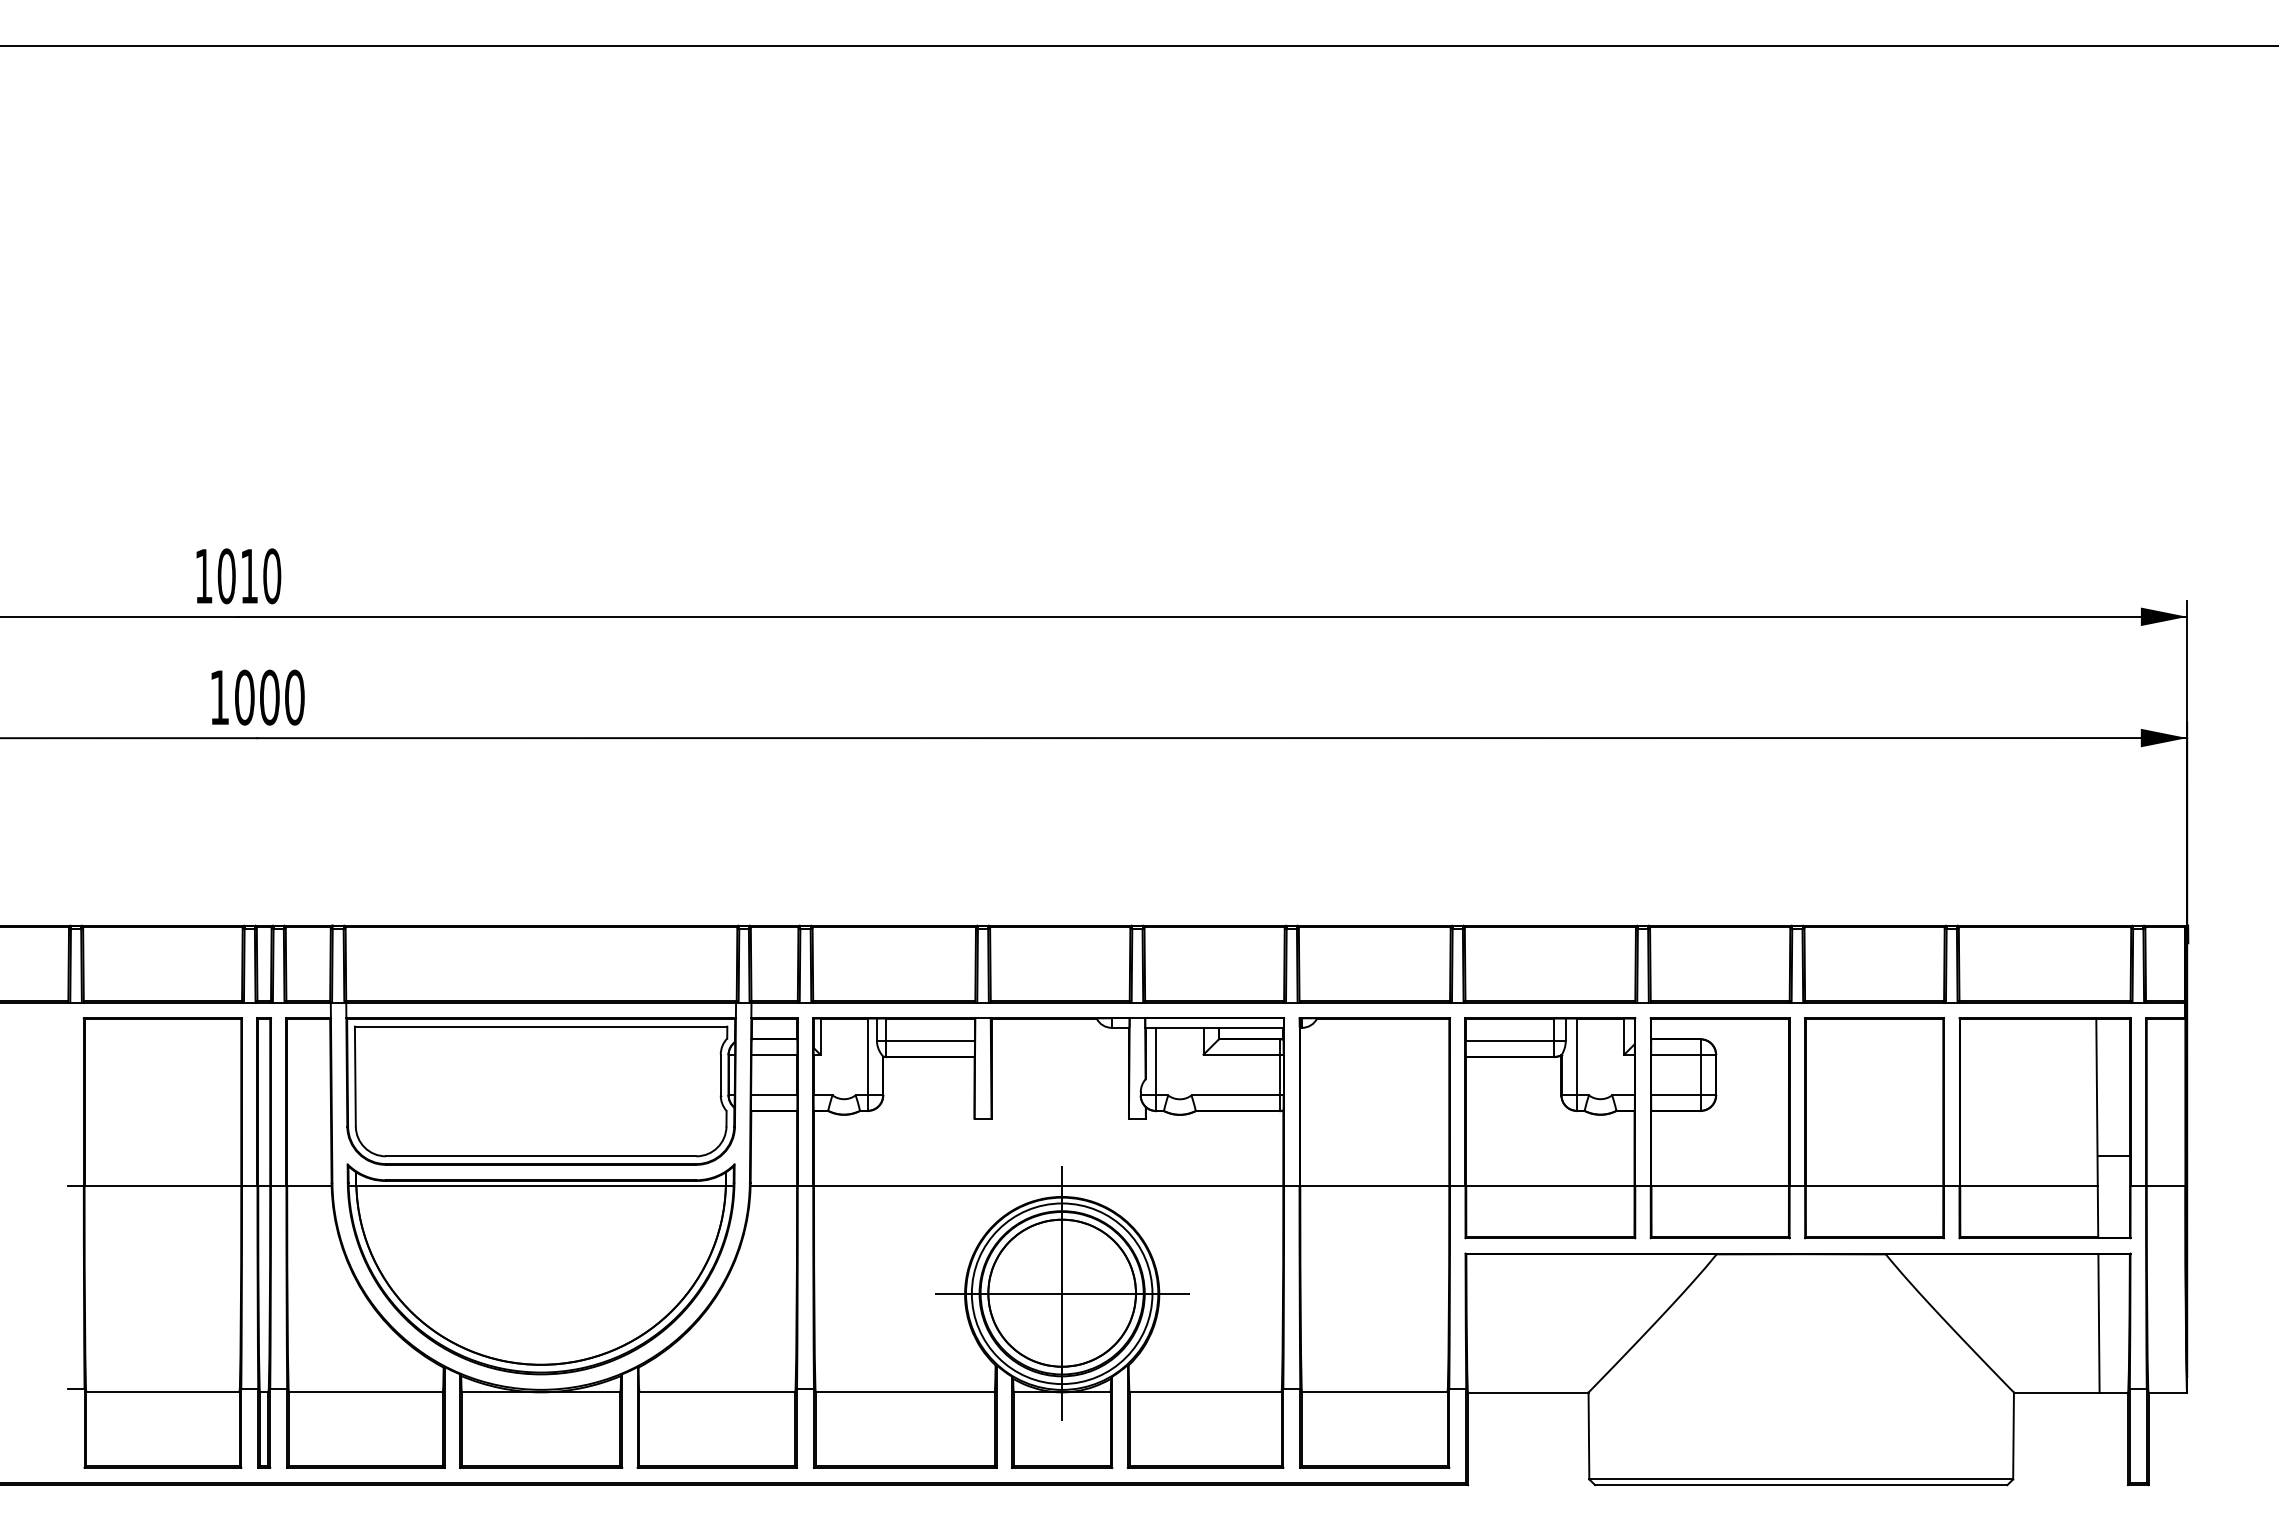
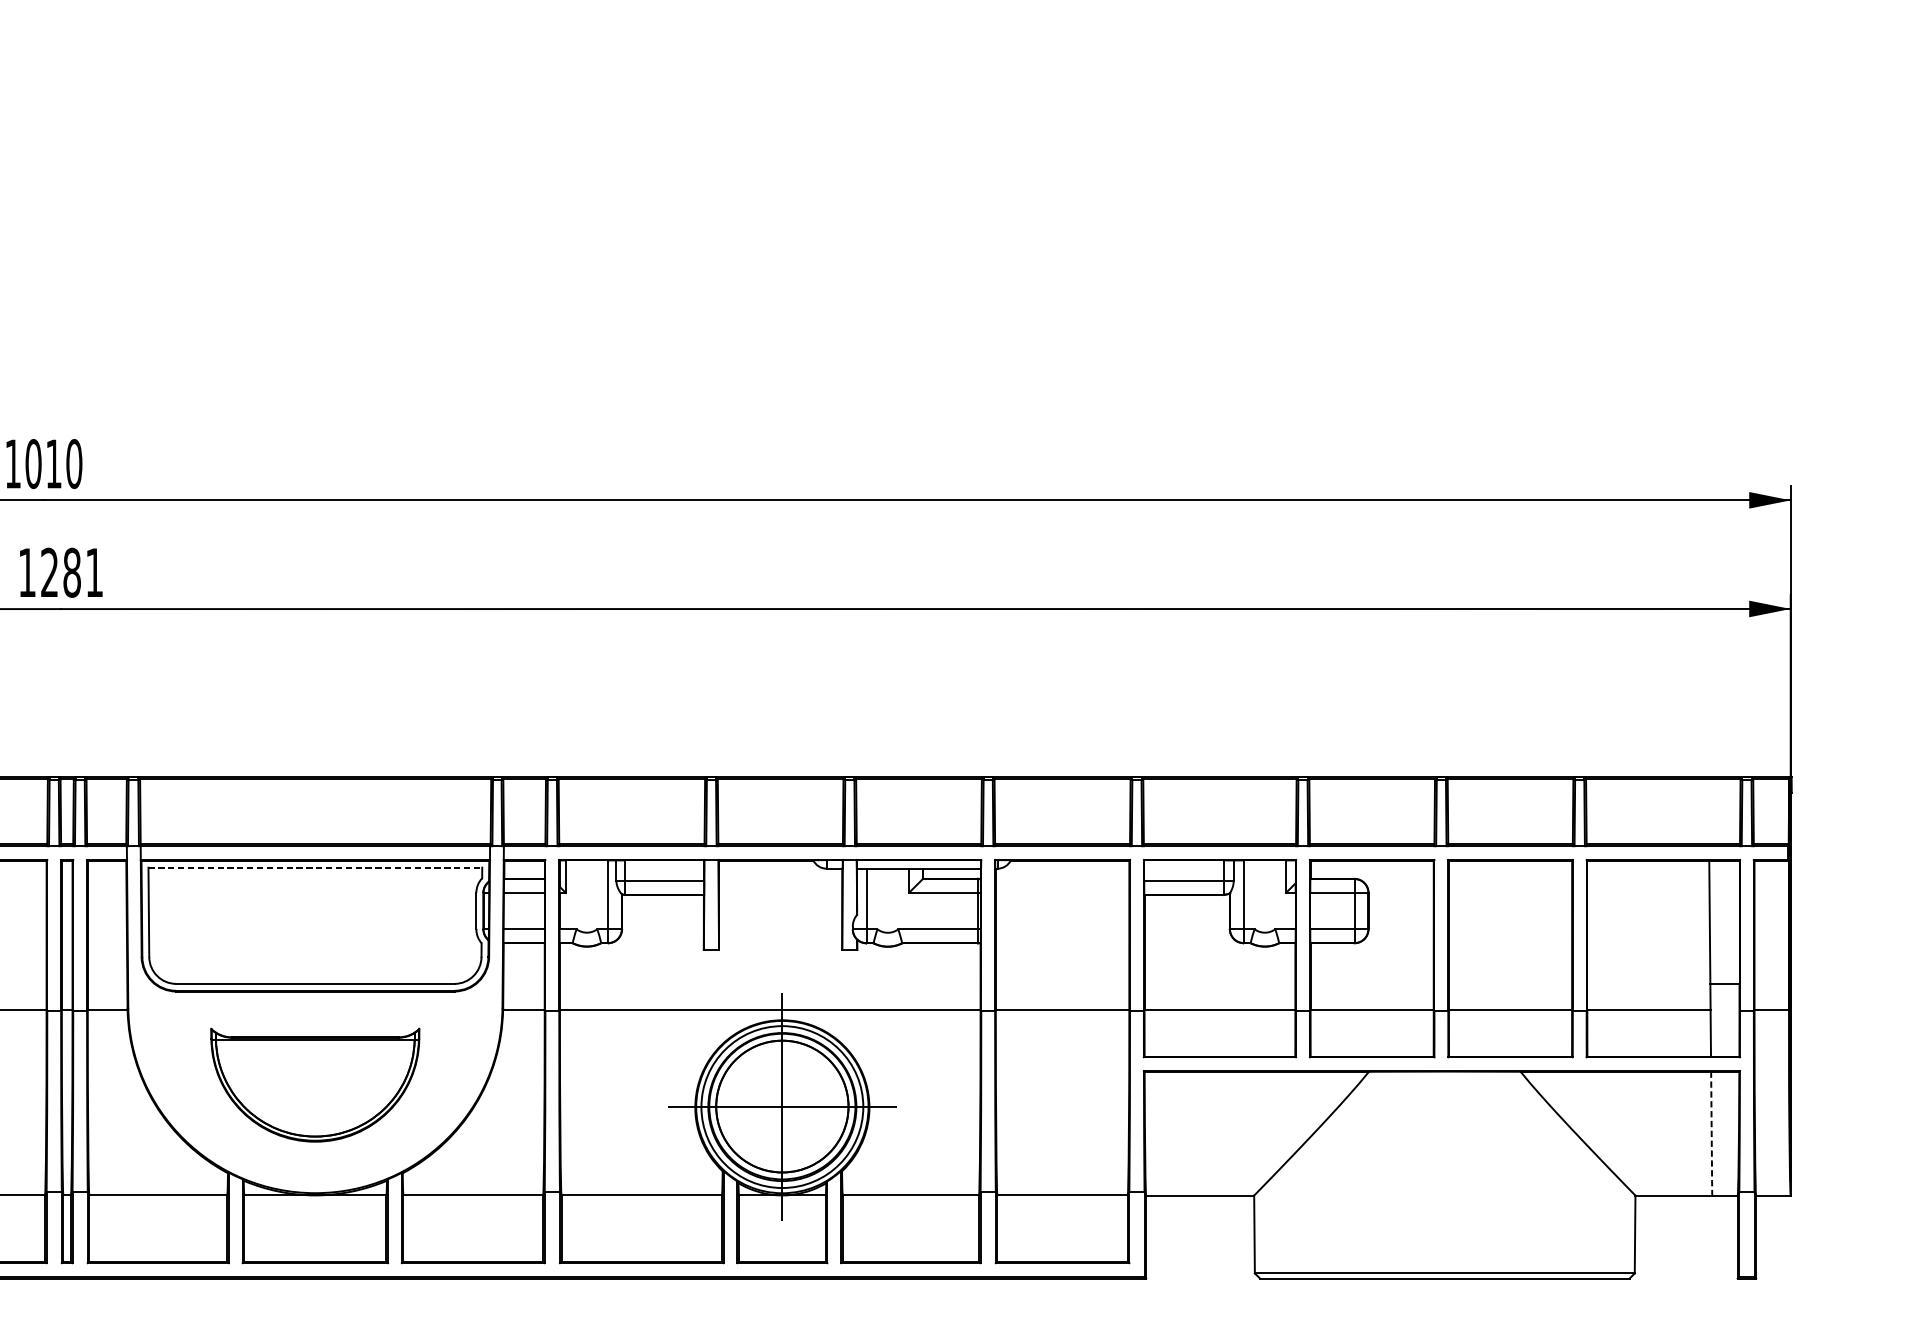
text: (269, 697) -> (71, 572), 1000 -> 1281
line: (541, 1026) -> (315, 867), solid -> dashed
part: (540, 1269) -> (314, 1085), size x0.6
line: (2098, 1323) -> (1711, 1133), solid -> dashed

